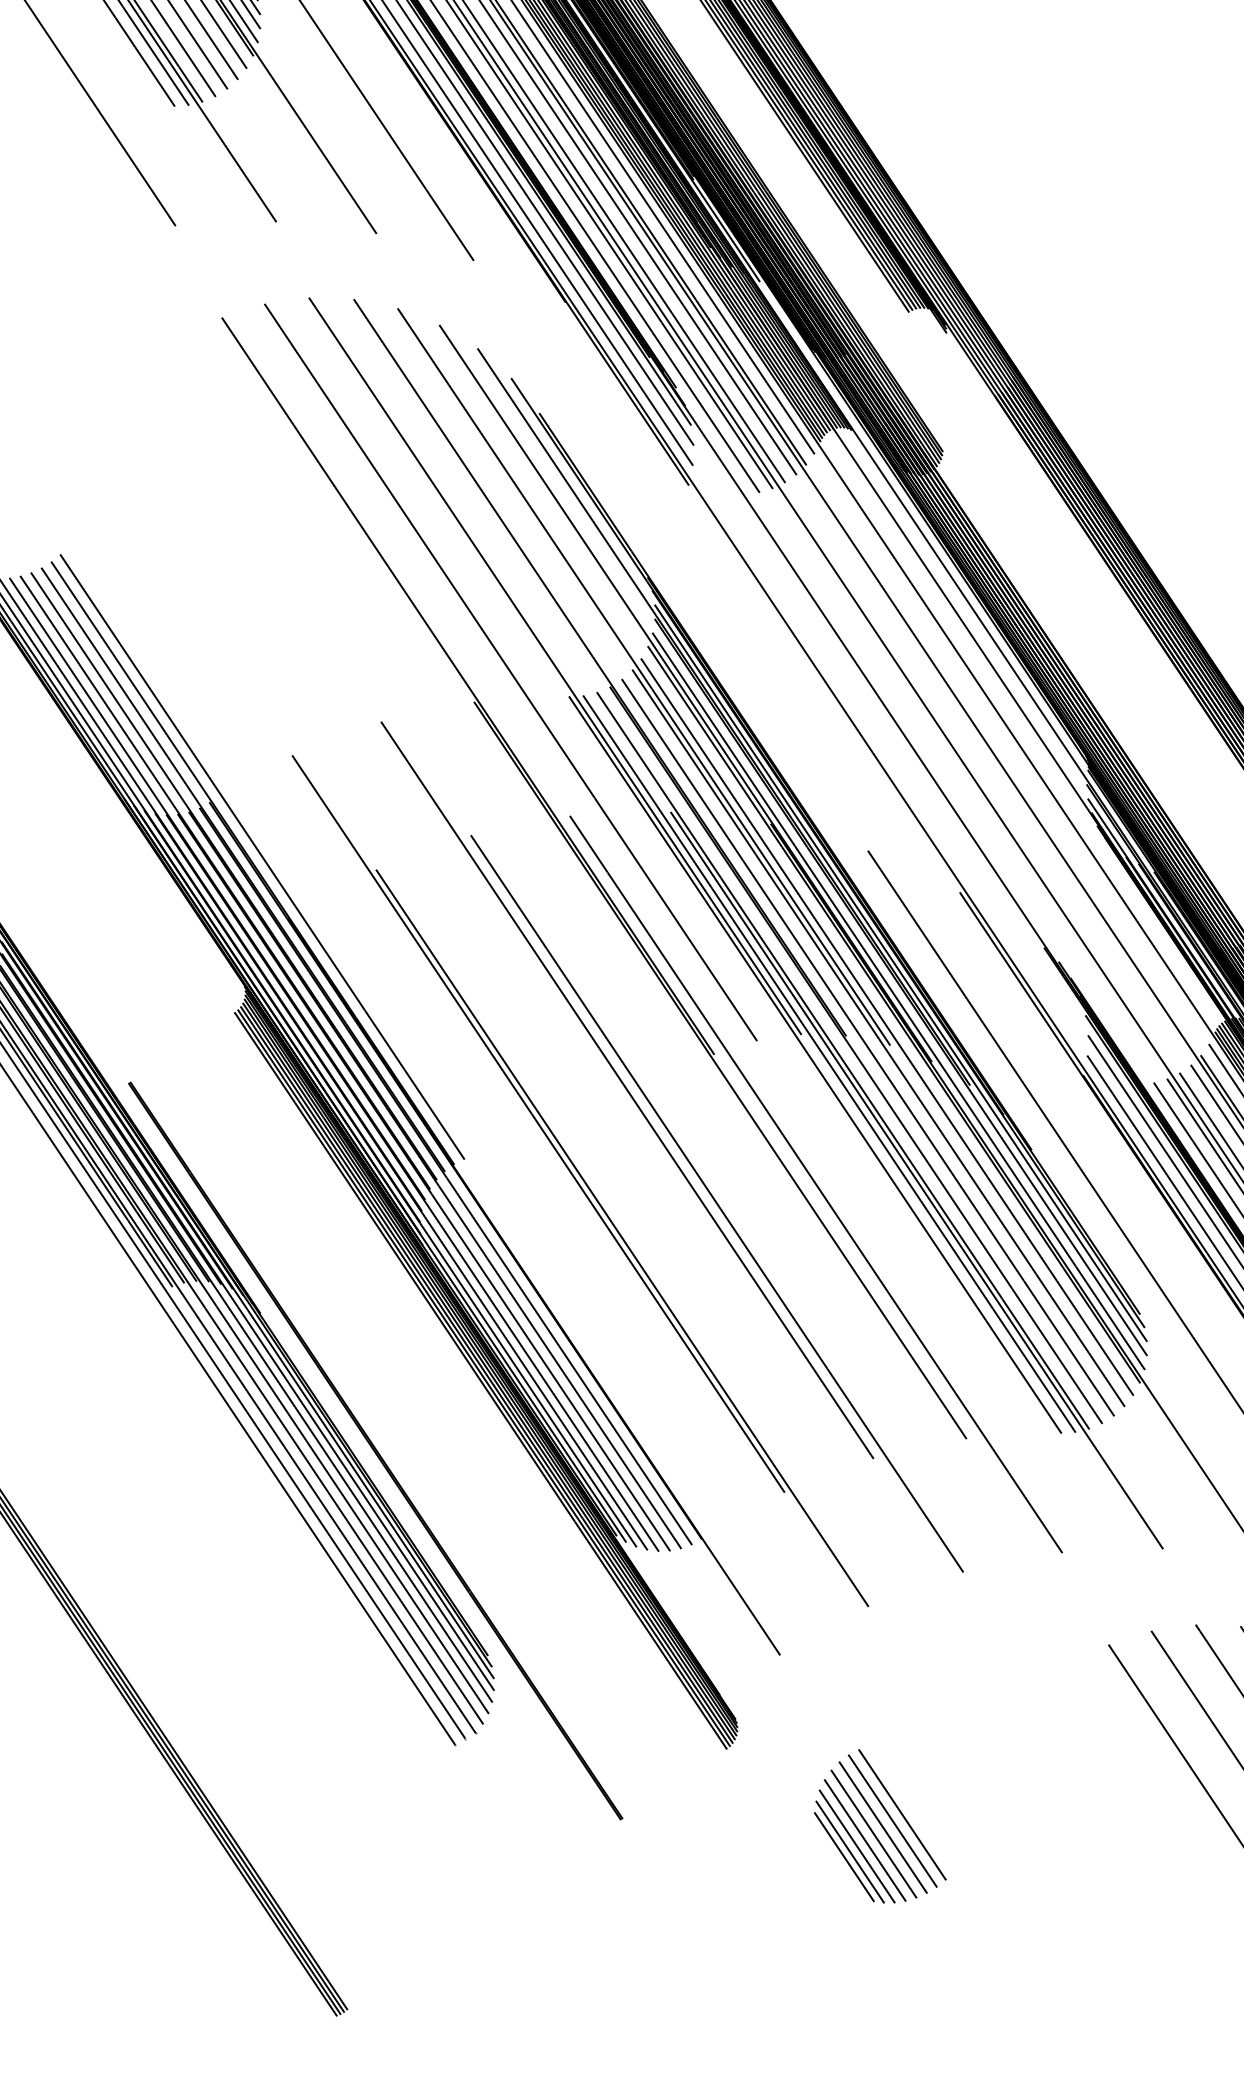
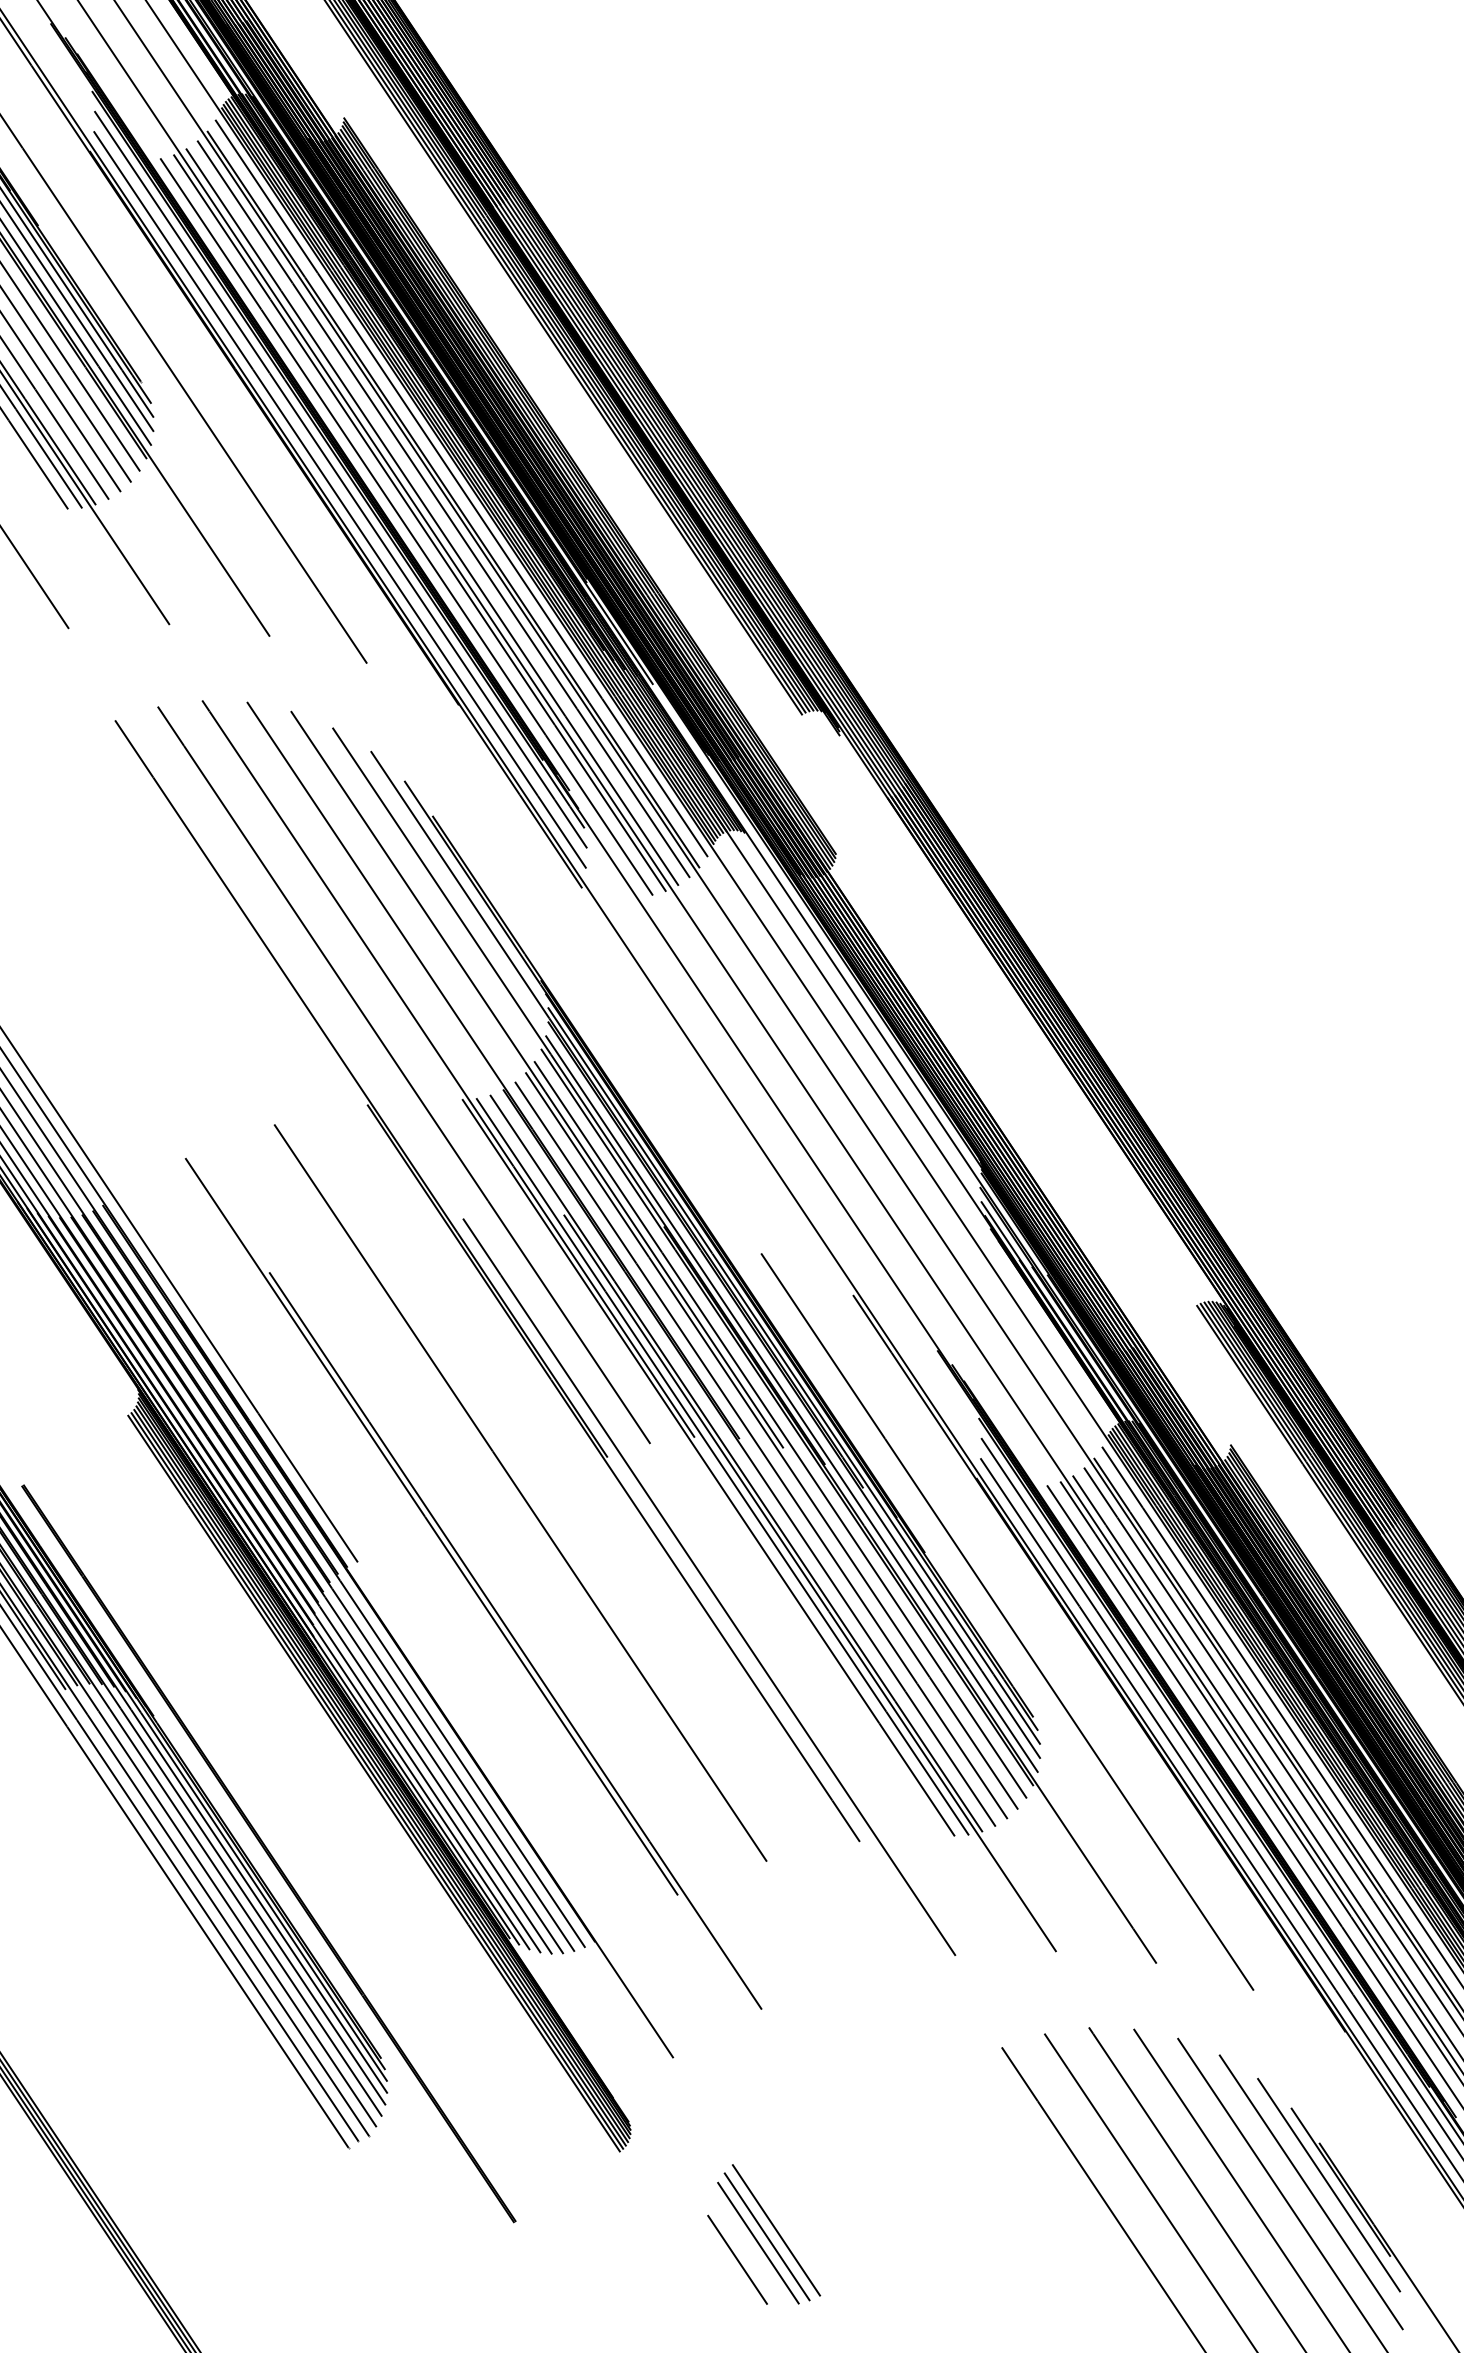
line: (717, 1203) -> (610, 1606), removed
line: (902, 1814) -> (795, 2217), removed
line: (892, 1820) -> (785, 2223), removed
line: (857, 1846) -> (750, 2249), removed
line: (850, 1851) -> (743, 2254), removed

